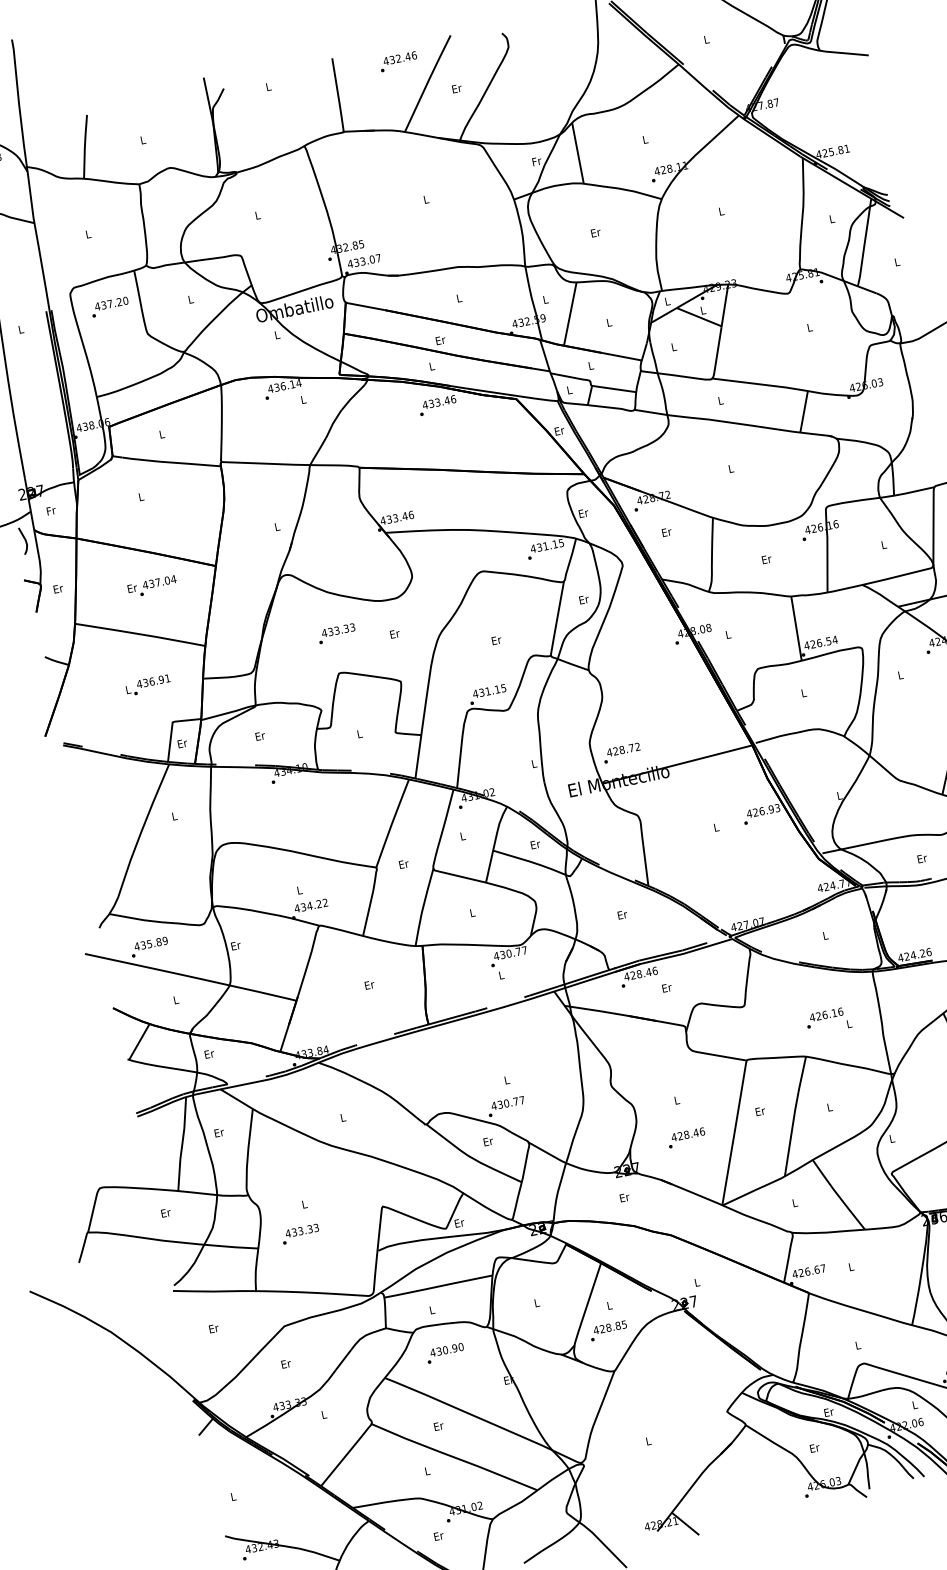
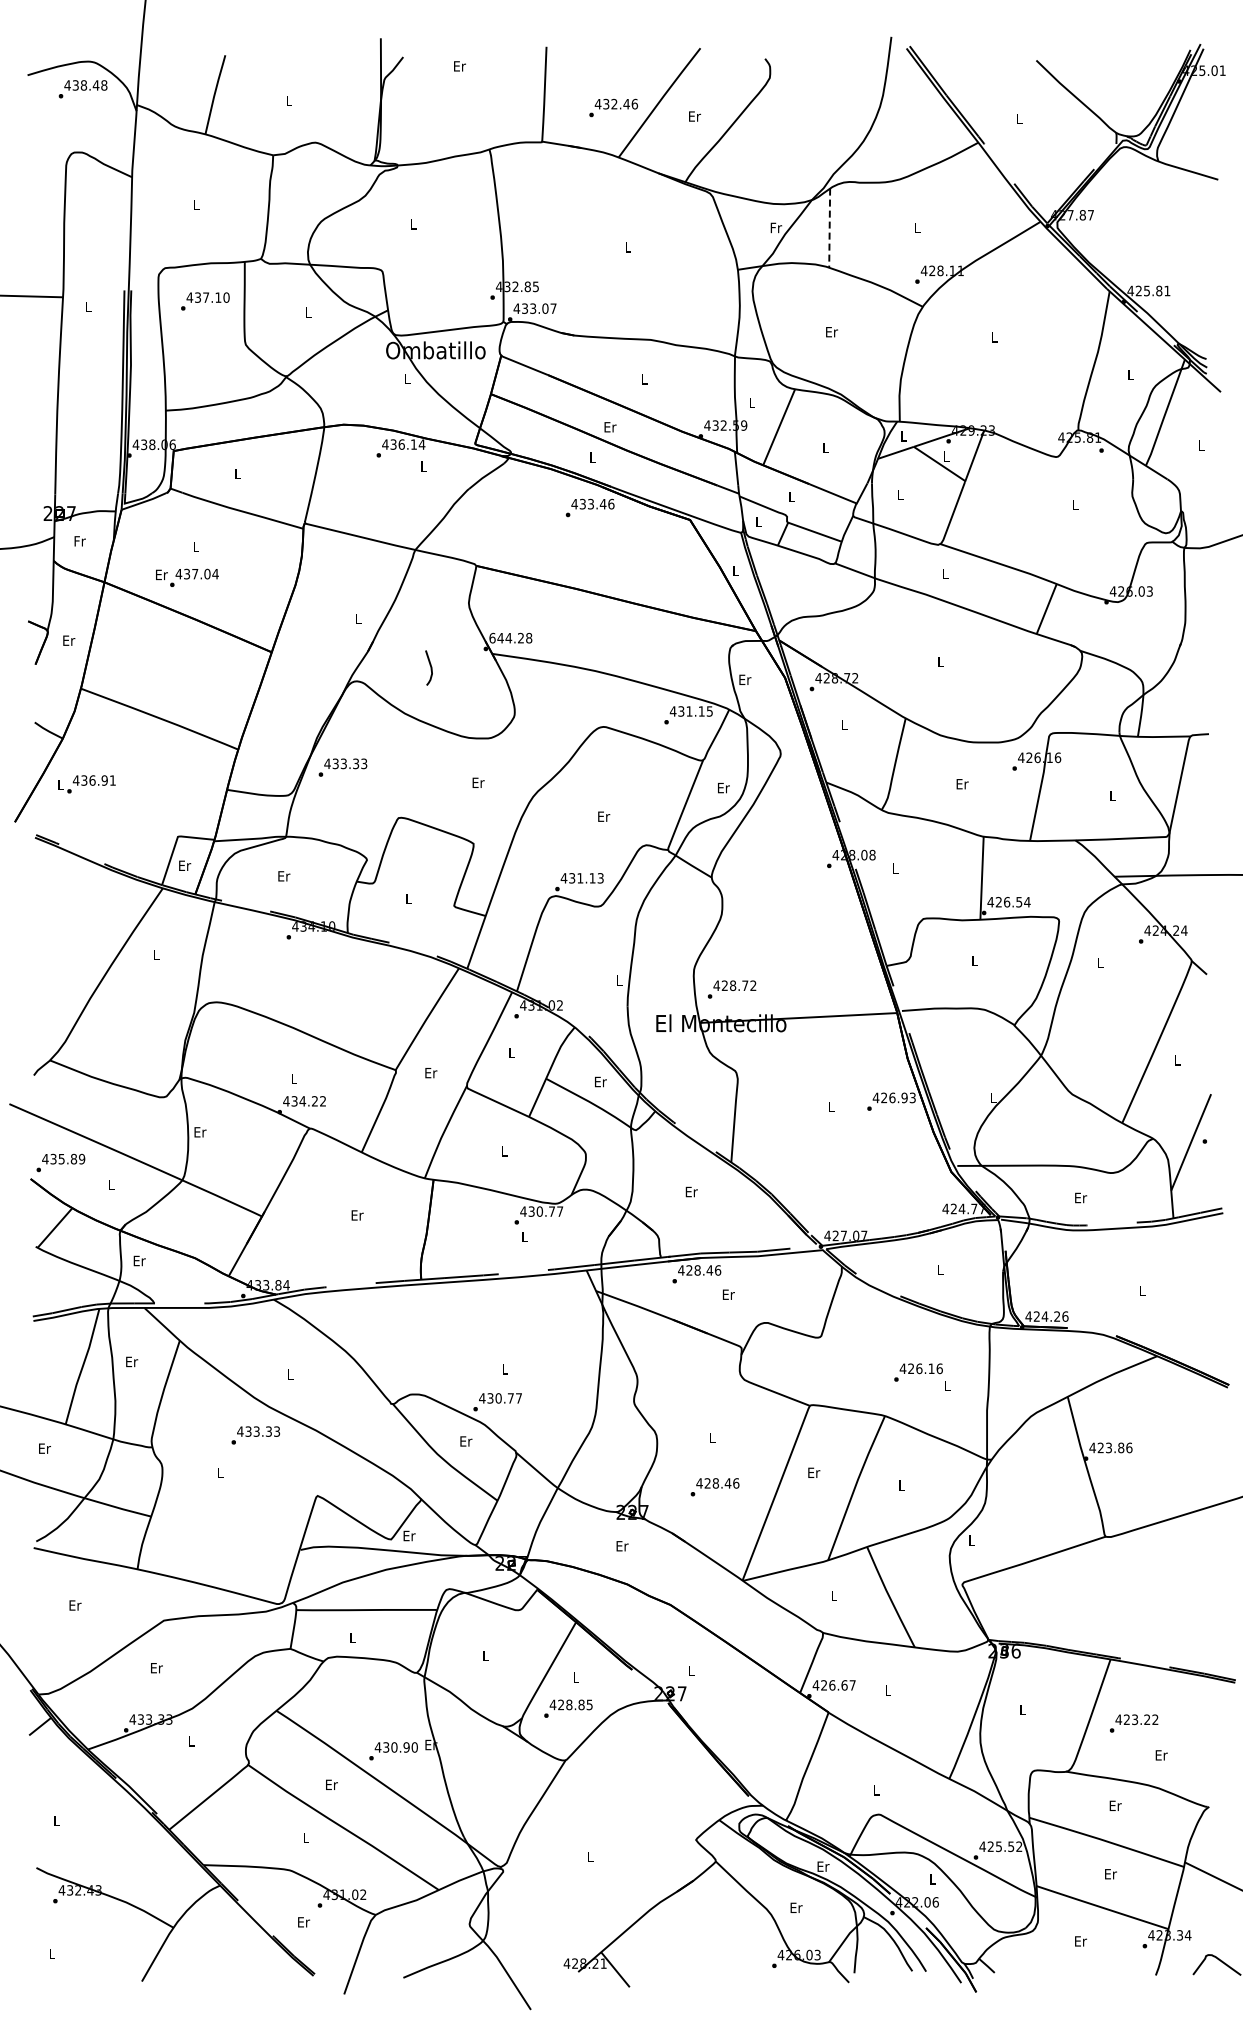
text: (398, 61) -> (613, 107), moved
text: (269, 86) -> (460, 66), L -> Er
line: (577, 153) -> (829, 228), solid -> dashed
text: (119, 302) -> (218, 297), 437.20 -> 437.10
text: (559, 430) -> (736, 570), Er -> L
text: (396, 517) -> (510, 637), 433.46 -> 644.28
text: (666, 532) -> (844, 724), Er -> L
curve: (24, 540) -> (430, 667), moved
text: (152, 586) -> (187, 577), moved
text: (336, 633) -> (342, 767), moved
text: (148, 685) -> (86, 784), moved
text: (503, 687) -> (600, 877), 431.15 -> 431.13
text: (149, 946) -> (60, 1162), moved
text: (300, 1234) -> (255, 1435), moved
text: (445, 1353) -> (393, 1751), moved

